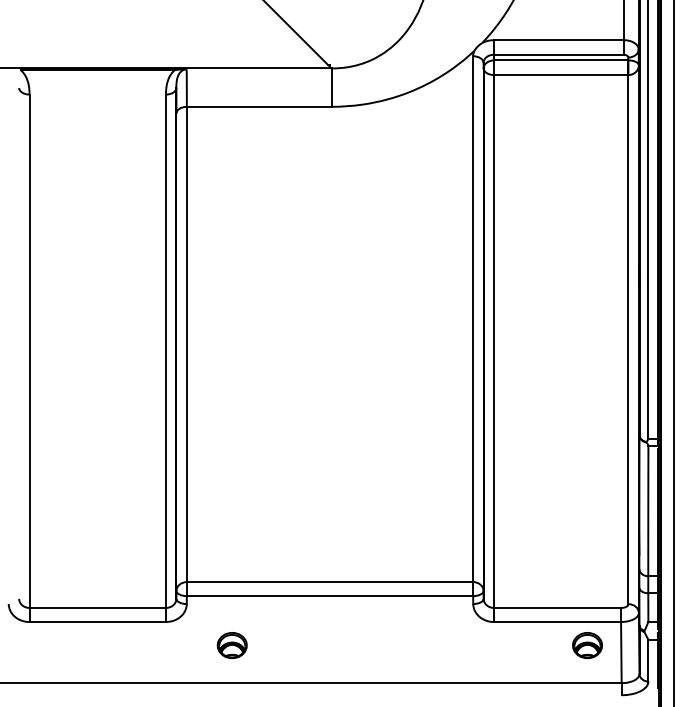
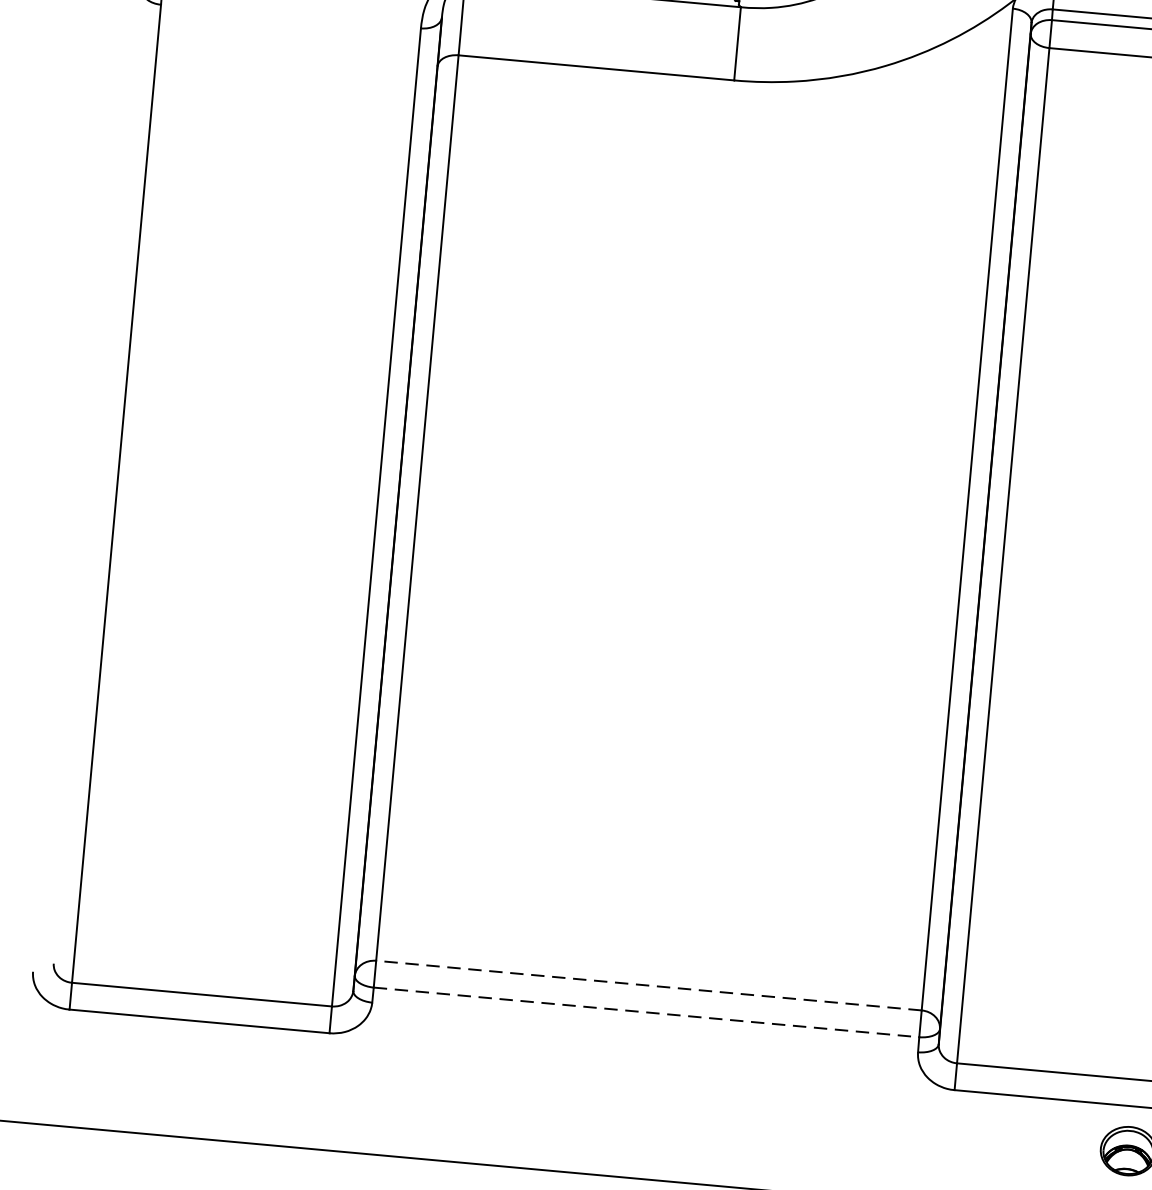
line: (329, 582) -> (647, 986), solid -> dashed
line: (330, 596) -> (647, 1013), solid -> dashed
part: (231, 645) -> (450, 1089), removed

